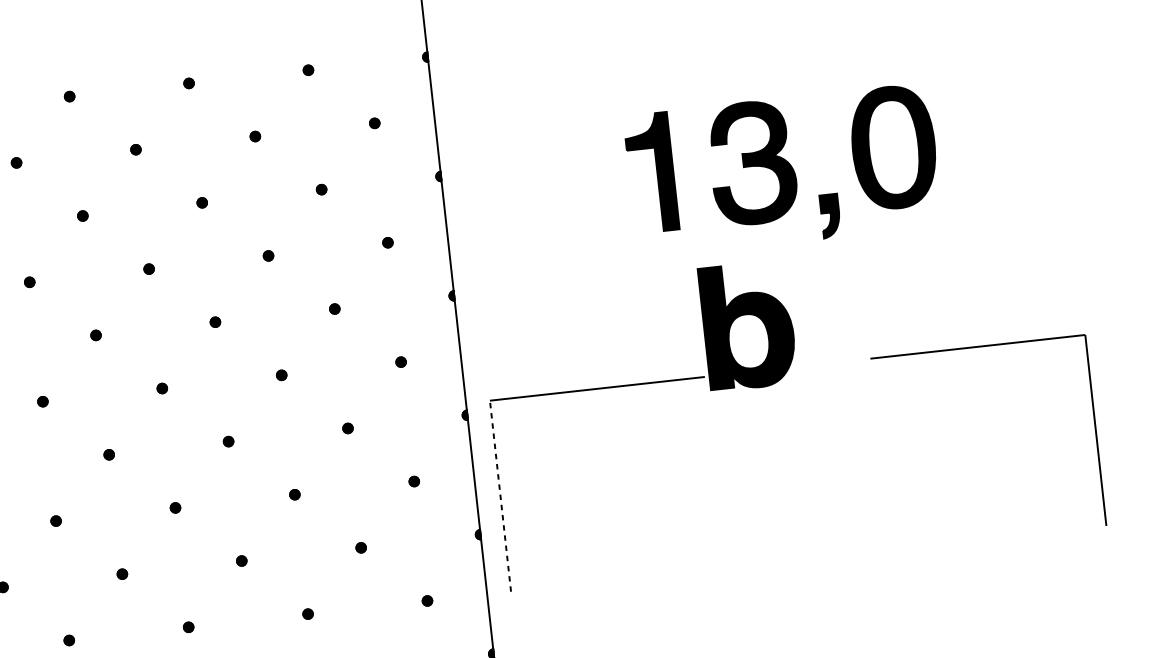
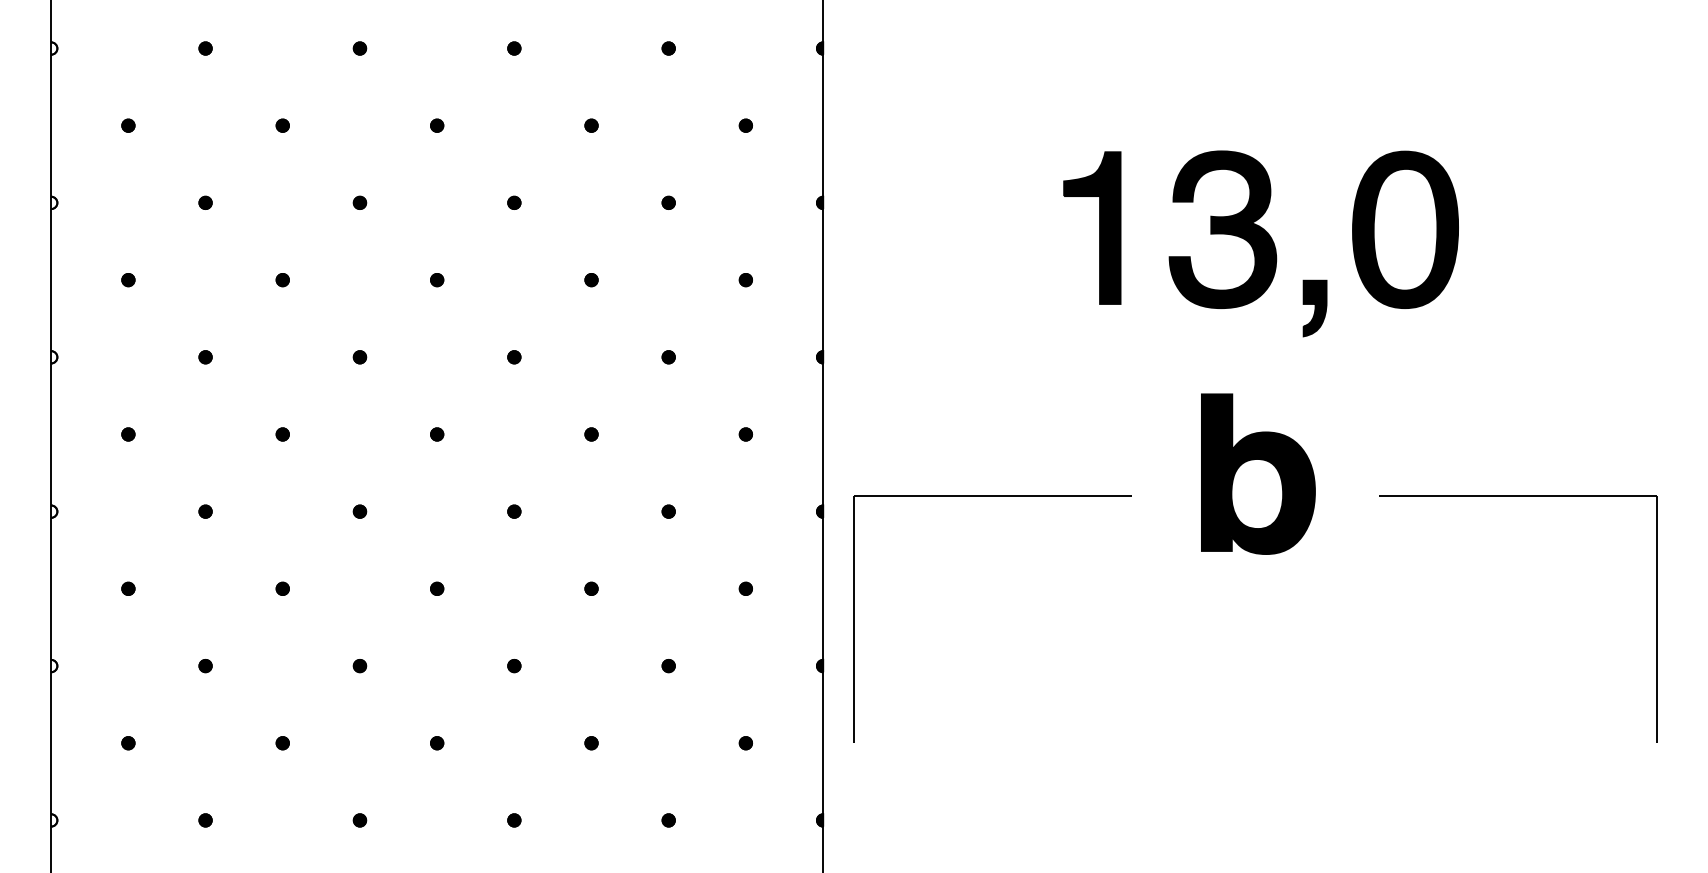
part: (748, 325) -> (1258, 473), moved
part: (978, 346) -> (1518, 496), moved
line: (500, 496) -> (853, 619), dashed -> solid

